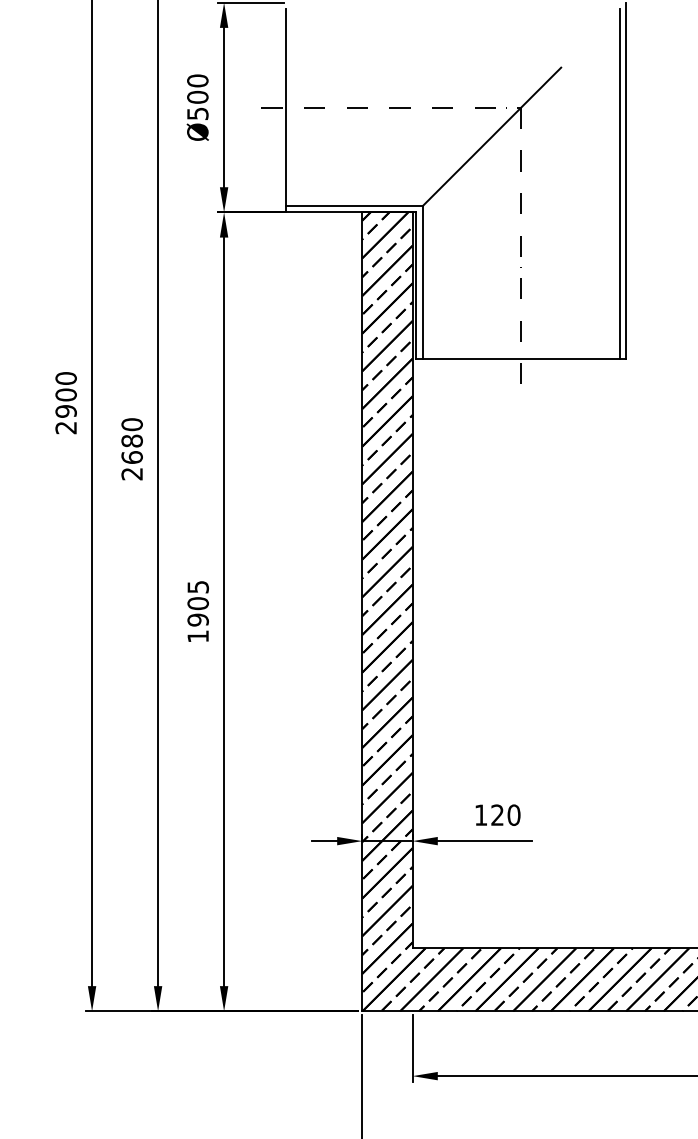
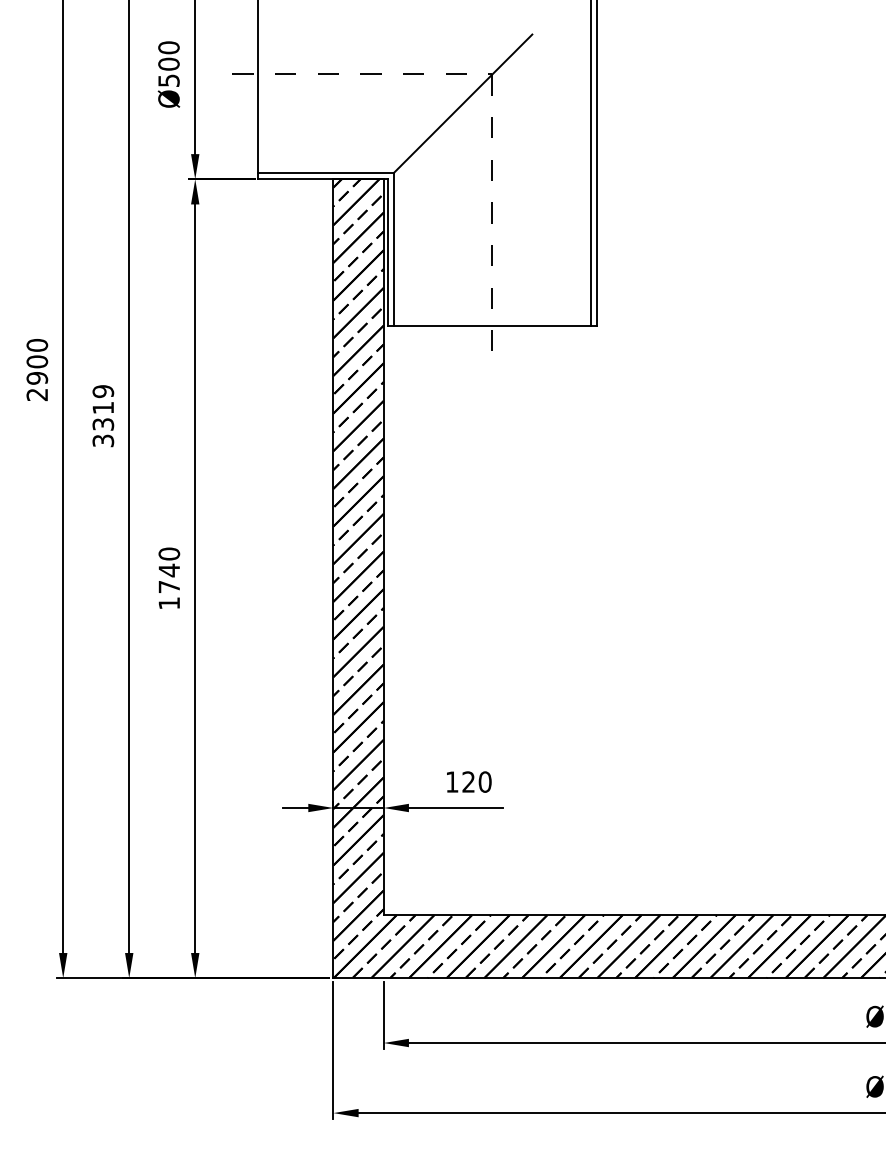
text: (132, 449) -> (103, 416), 2680 -> 3319
text: (198, 603) -> (169, 570), 1905 -> 1740

